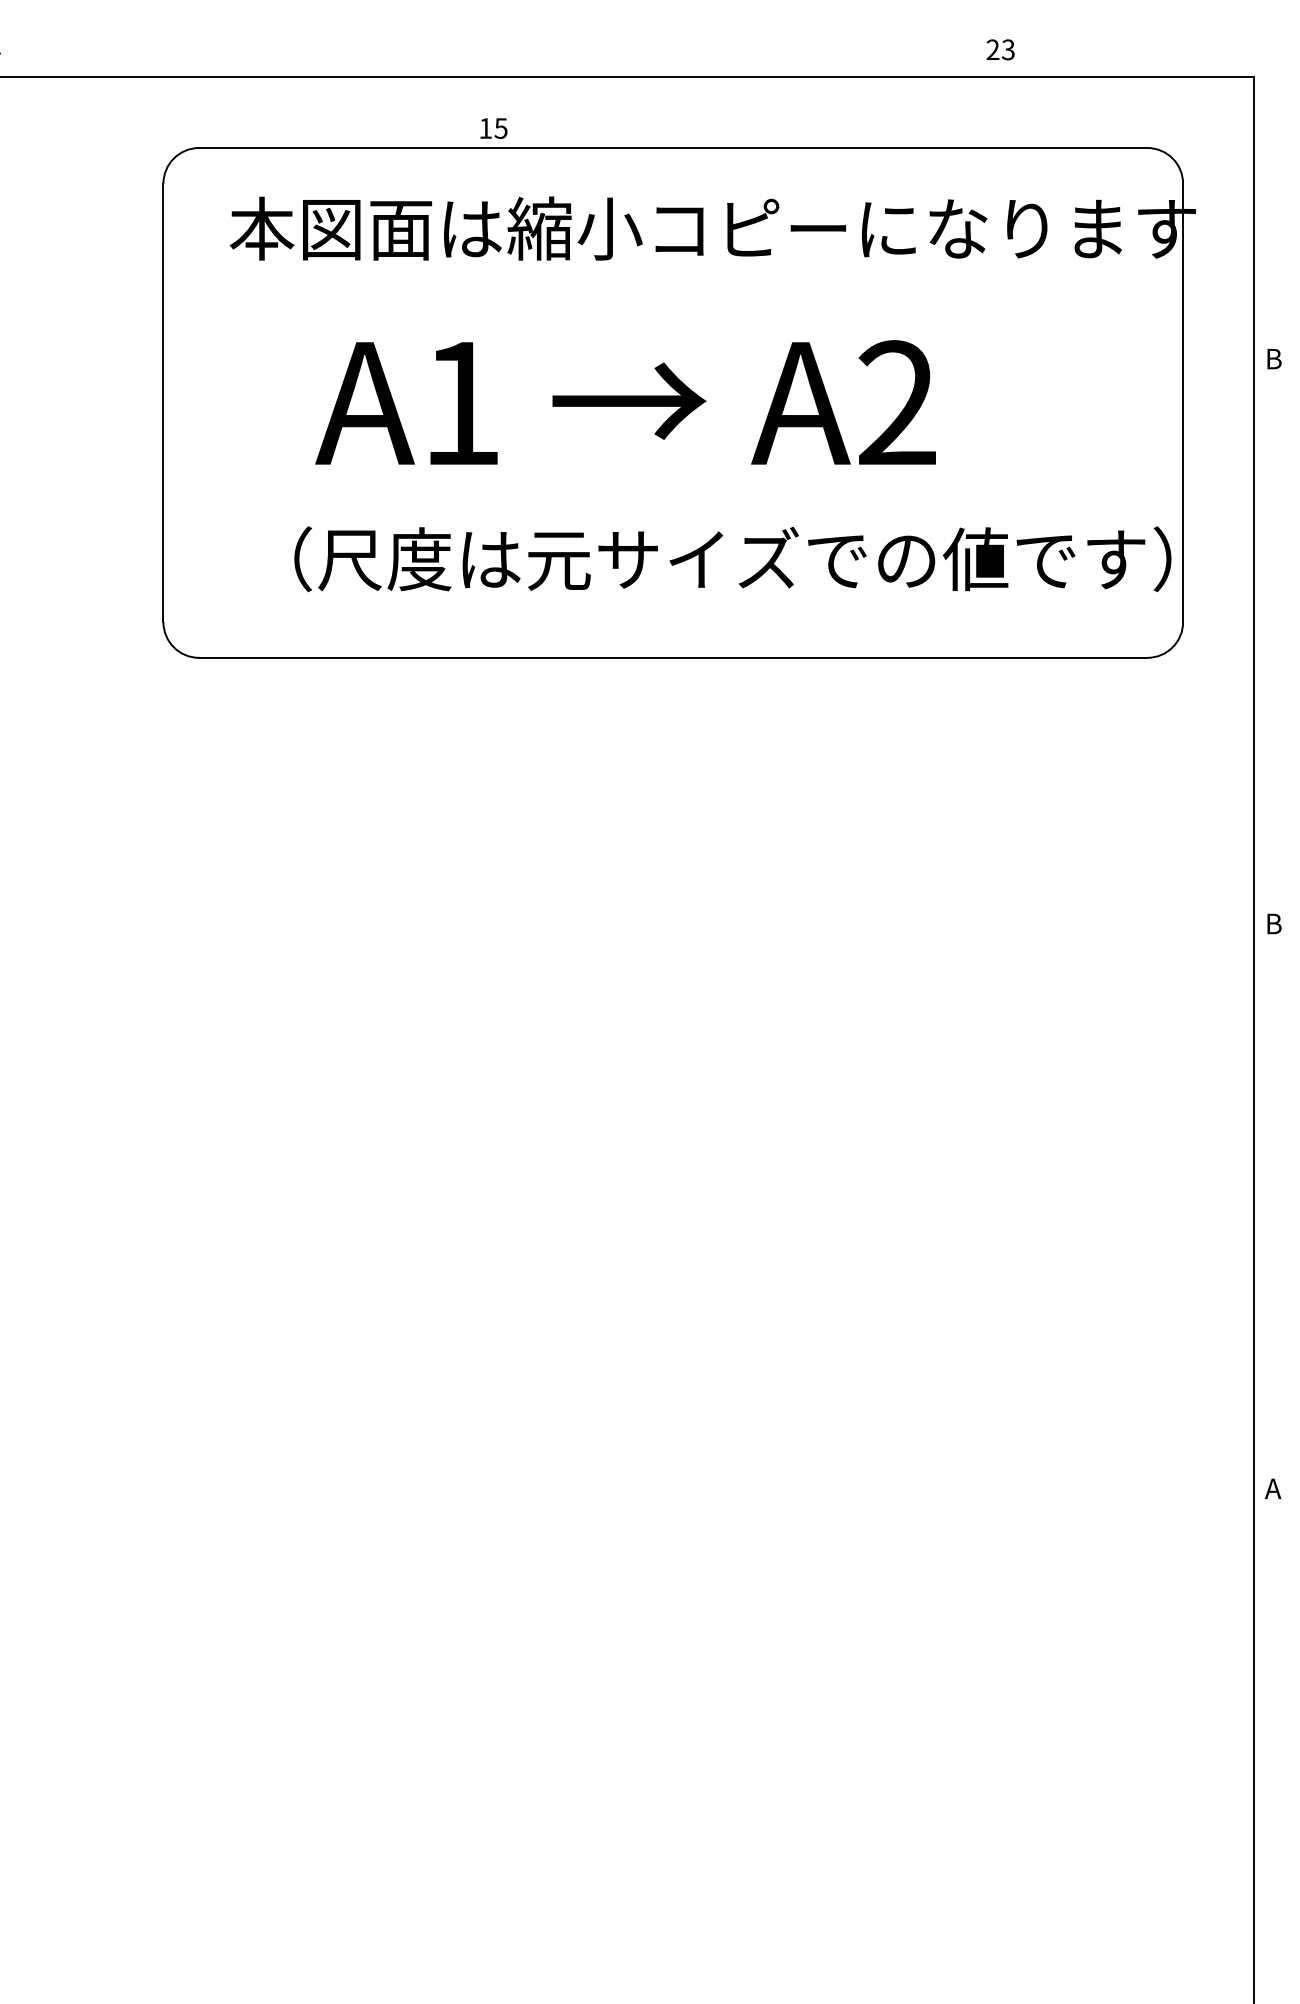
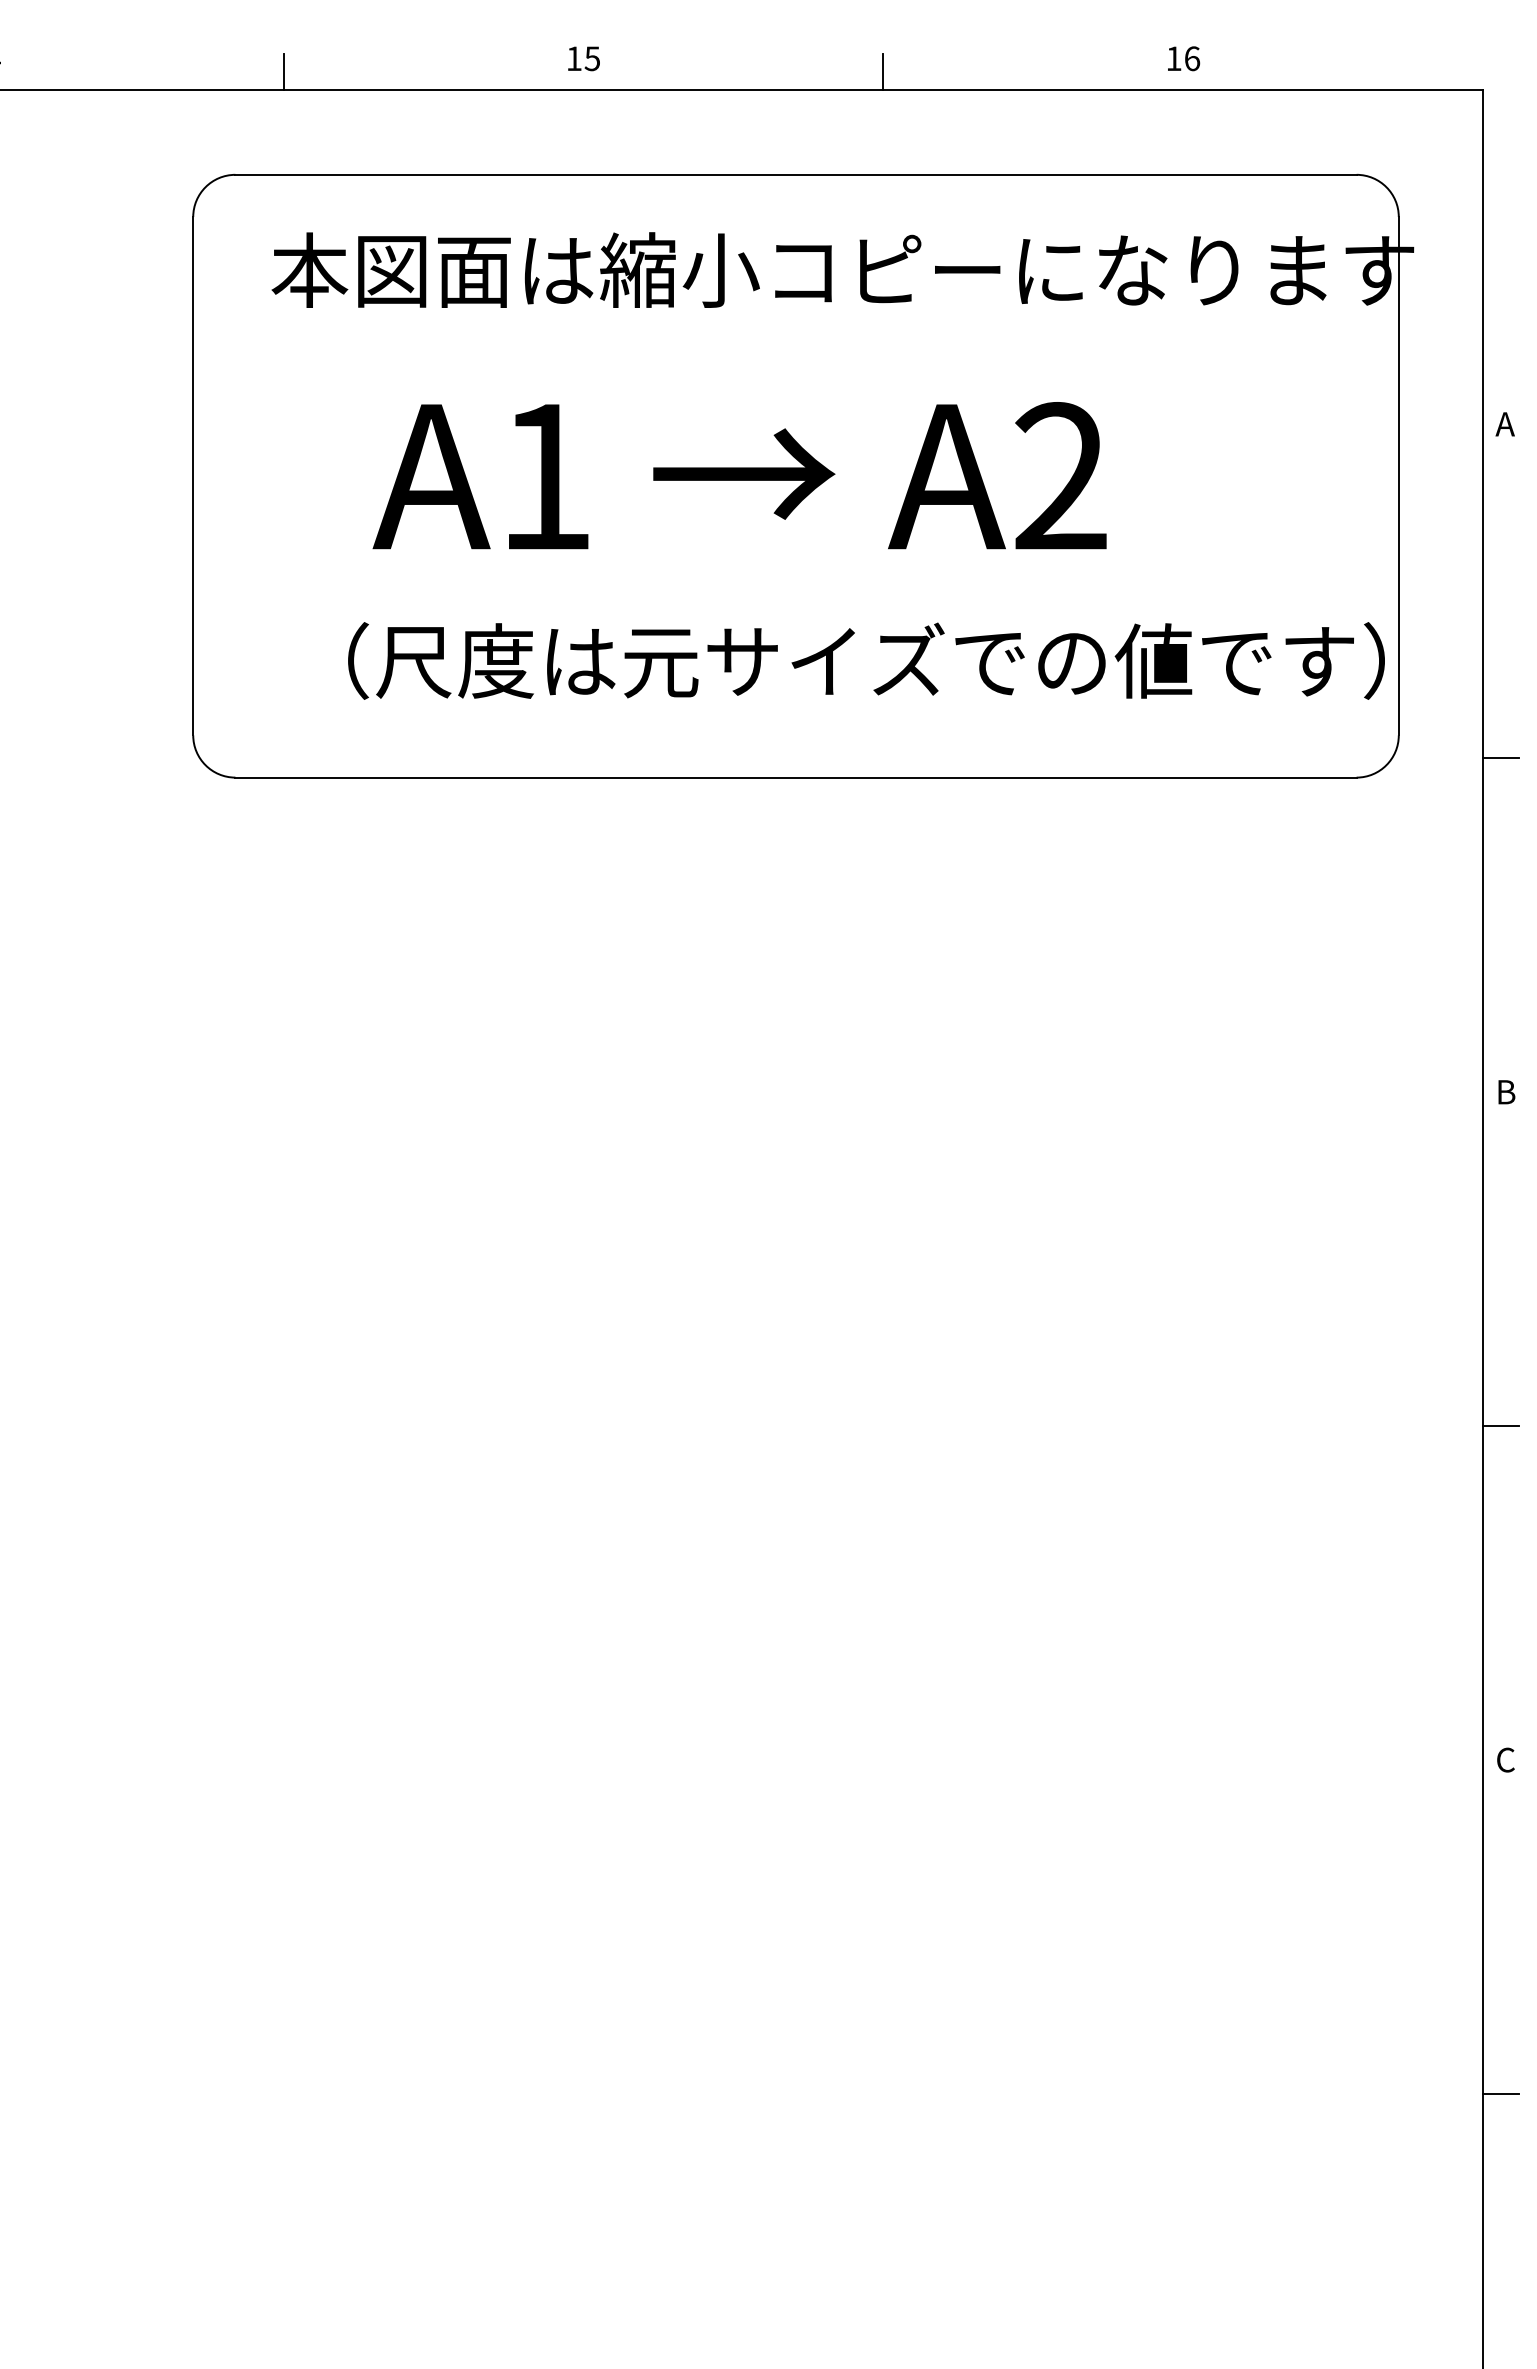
text: (1001, 49) -> (1183, 58), 23 -> 16
line: (239, 61) -> (283, 72), added
line: (747, 61) -> (883, 72), added
text: (493, 128) -> (583, 58), moved
text: (1273, 359) -> (1505, 424), B -> A
line: (1269, 641) -> (1501, 758), added
line: (1269, 1206) -> (1501, 1426), added
text: (1272, 1488) -> (1504, 1759), A -> C
line: (1269, 1771) -> (1501, 2094), added

